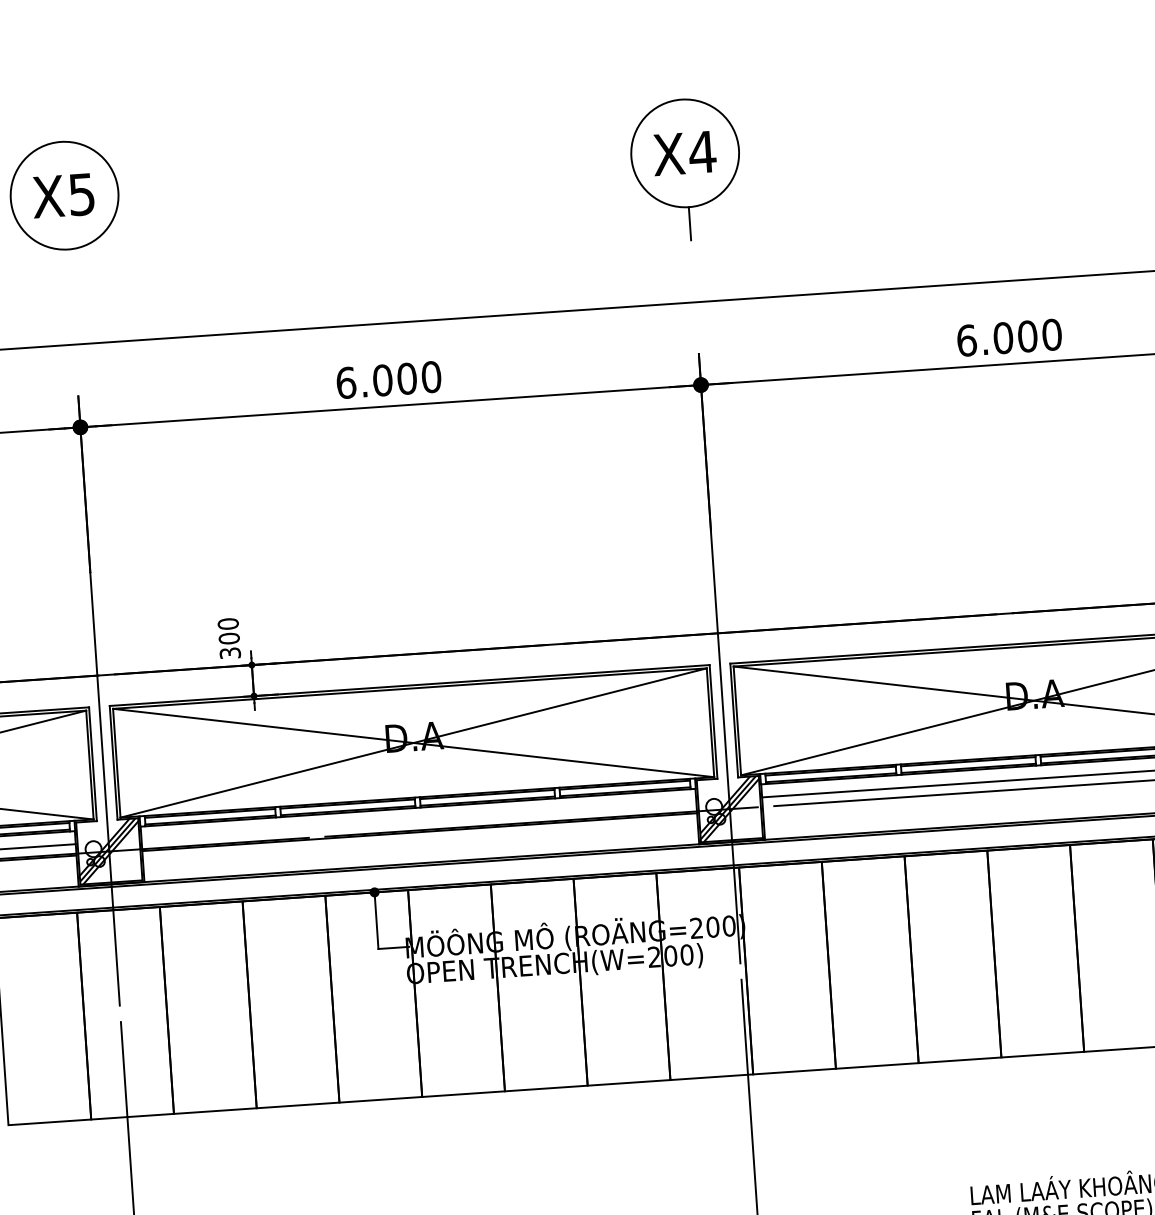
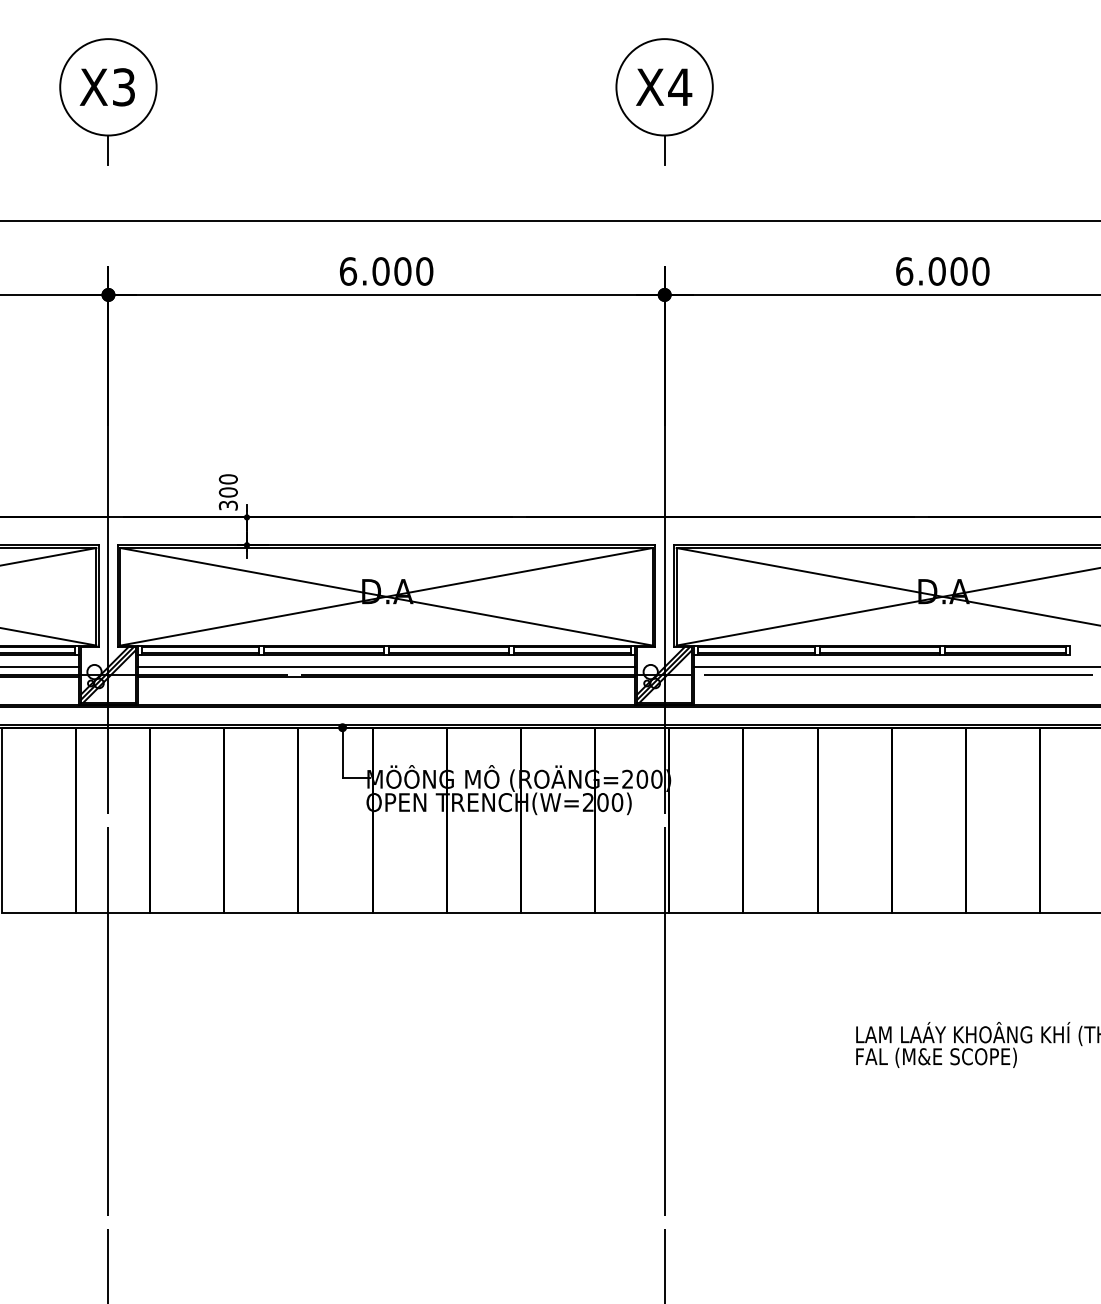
text: (81, 193) -> (123, 86), X5 -> X3
line: (69, 266) -> (108, 150), added
line: (418, 820) -> (386, 666), added

